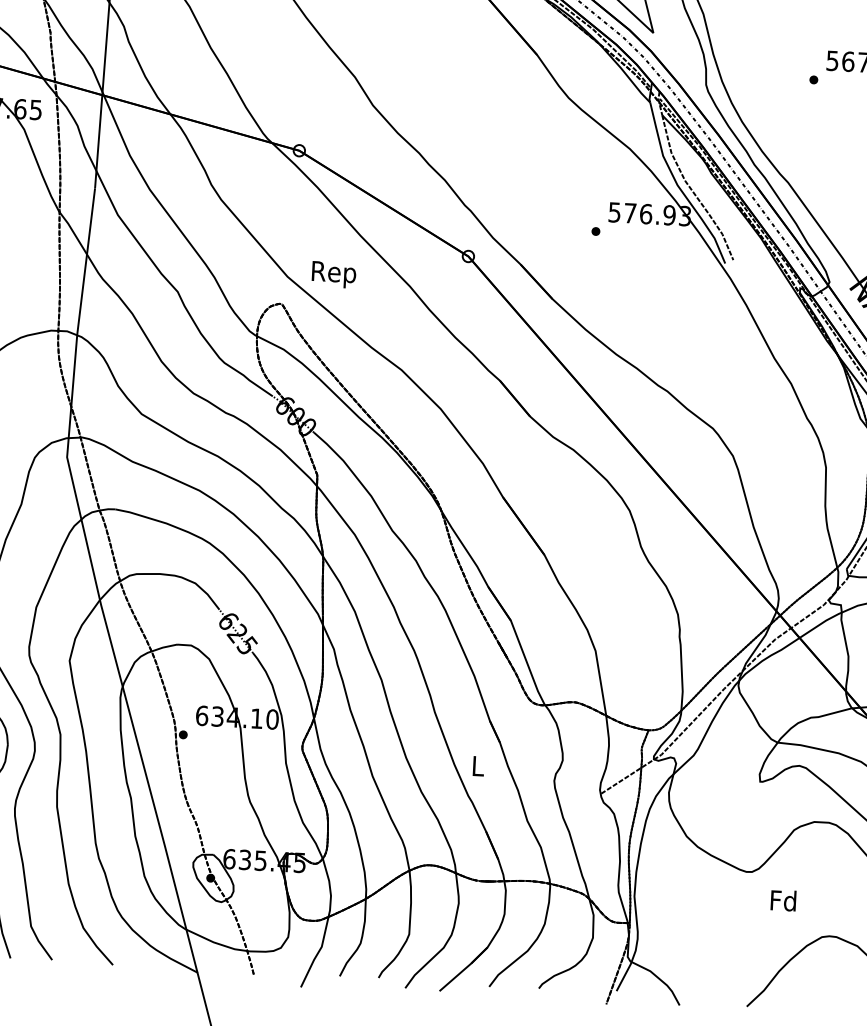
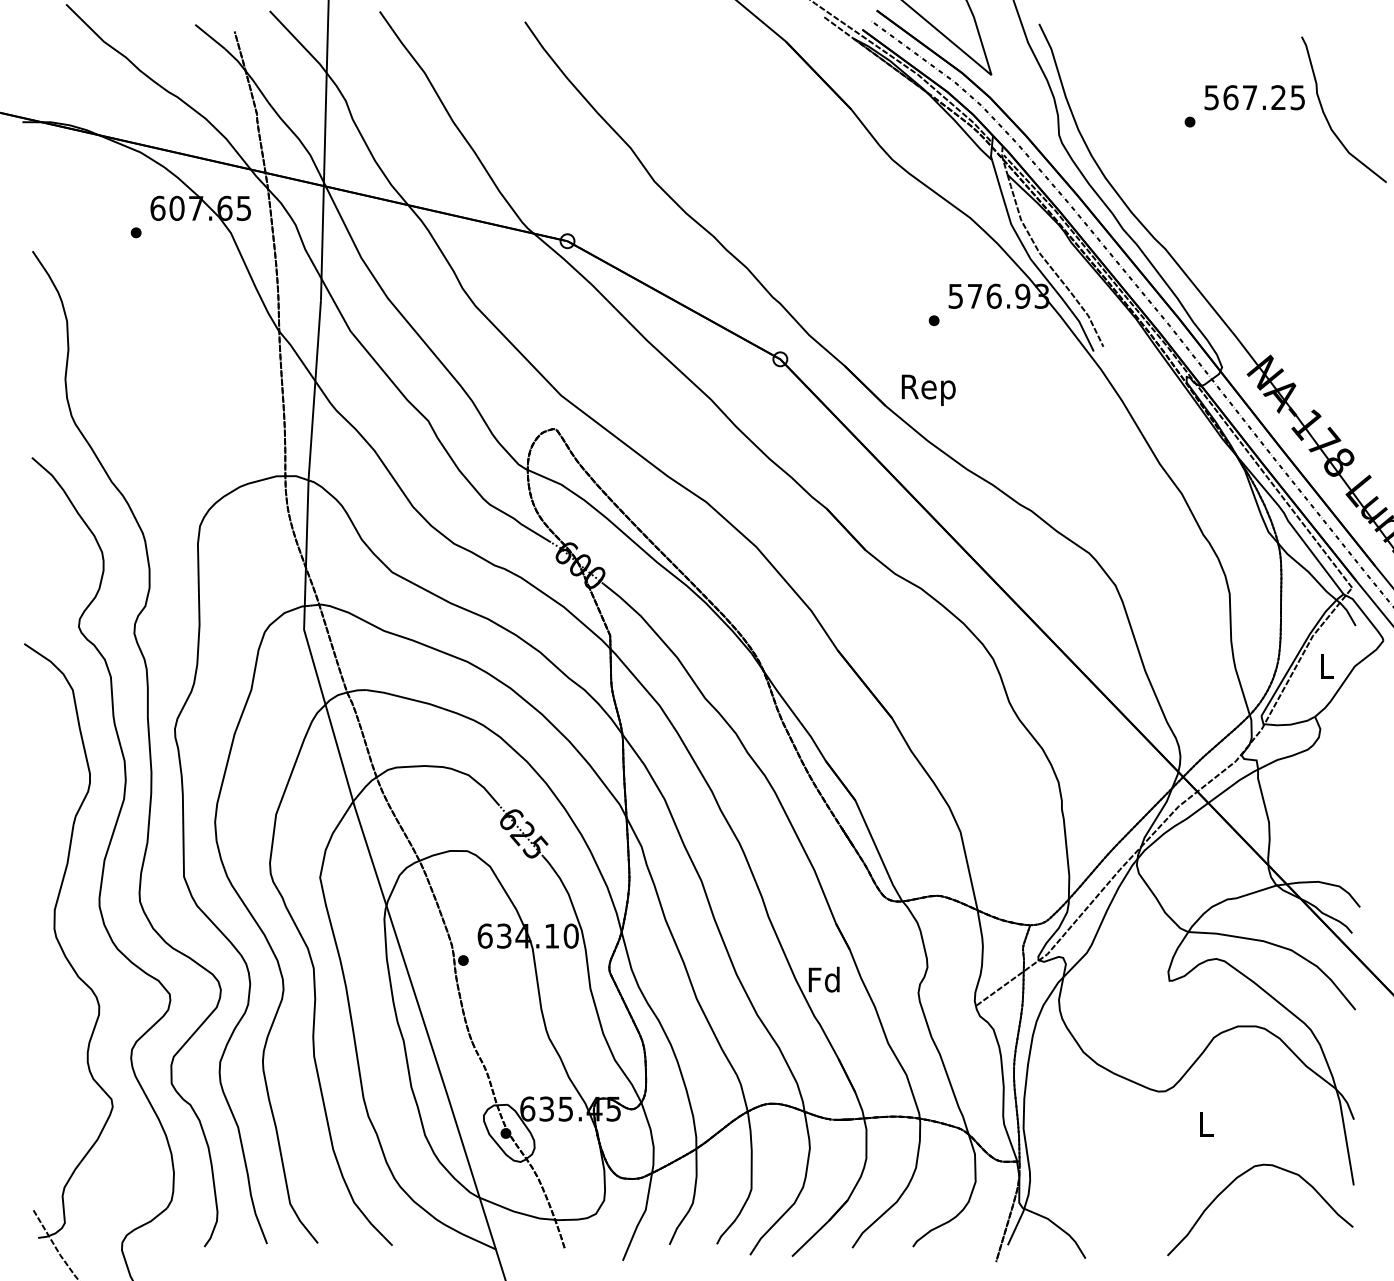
text: (333, 274) -> (928, 389), moved
text: (477, 765) -> (823, 979), L -> Fd
text: (783, 900) -> (1205, 1124), Fd -> L

